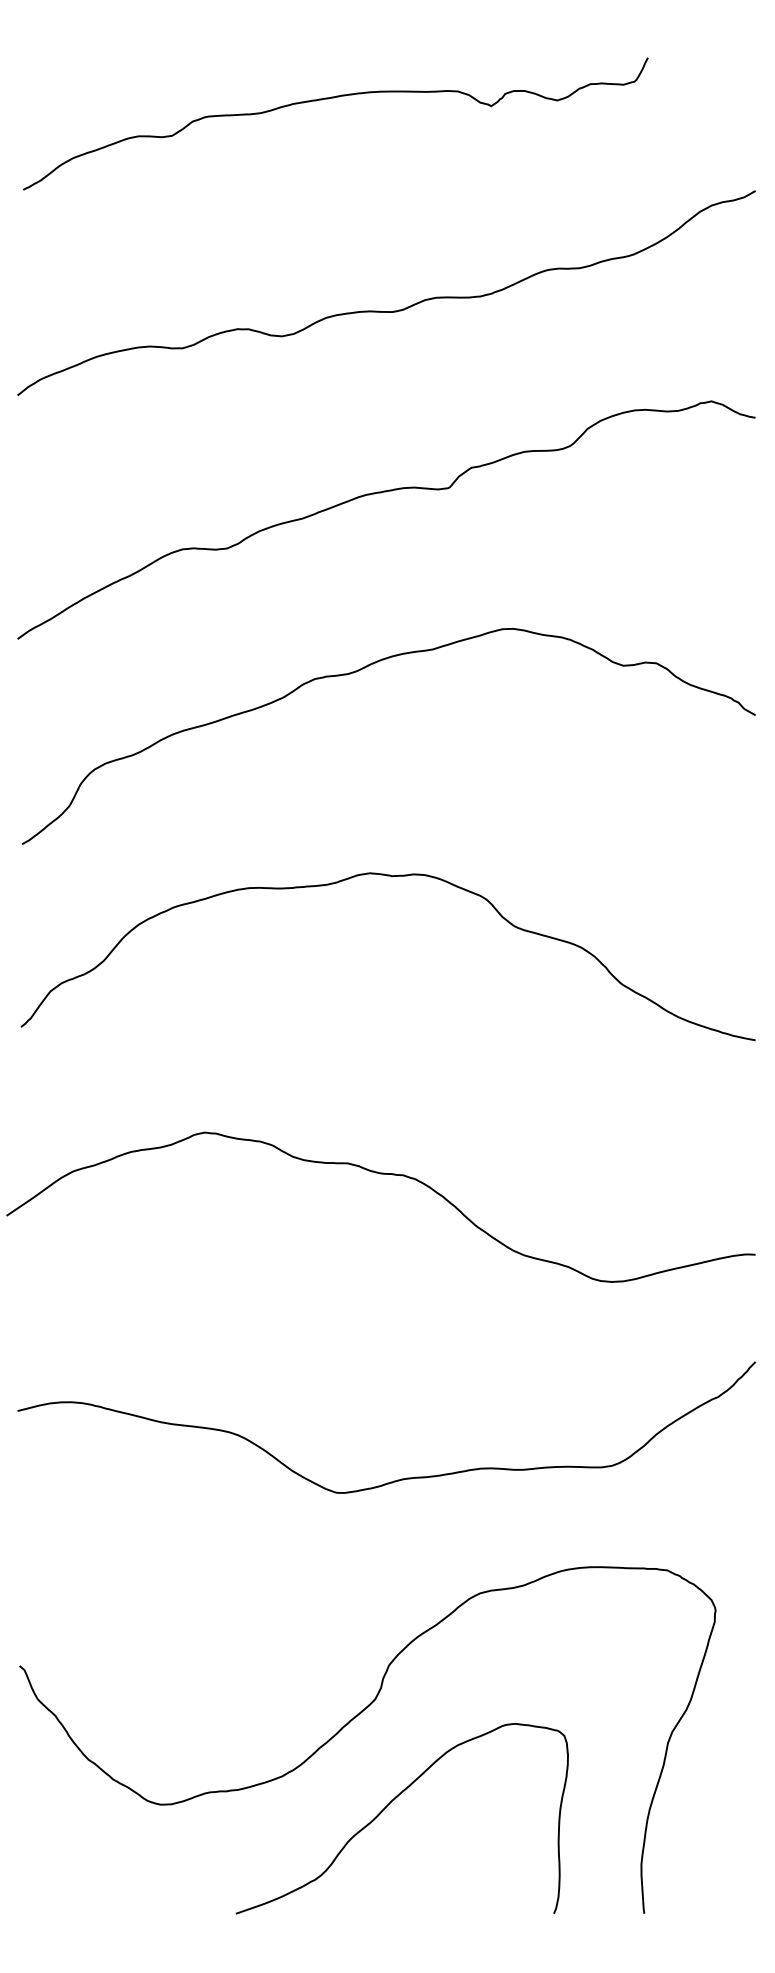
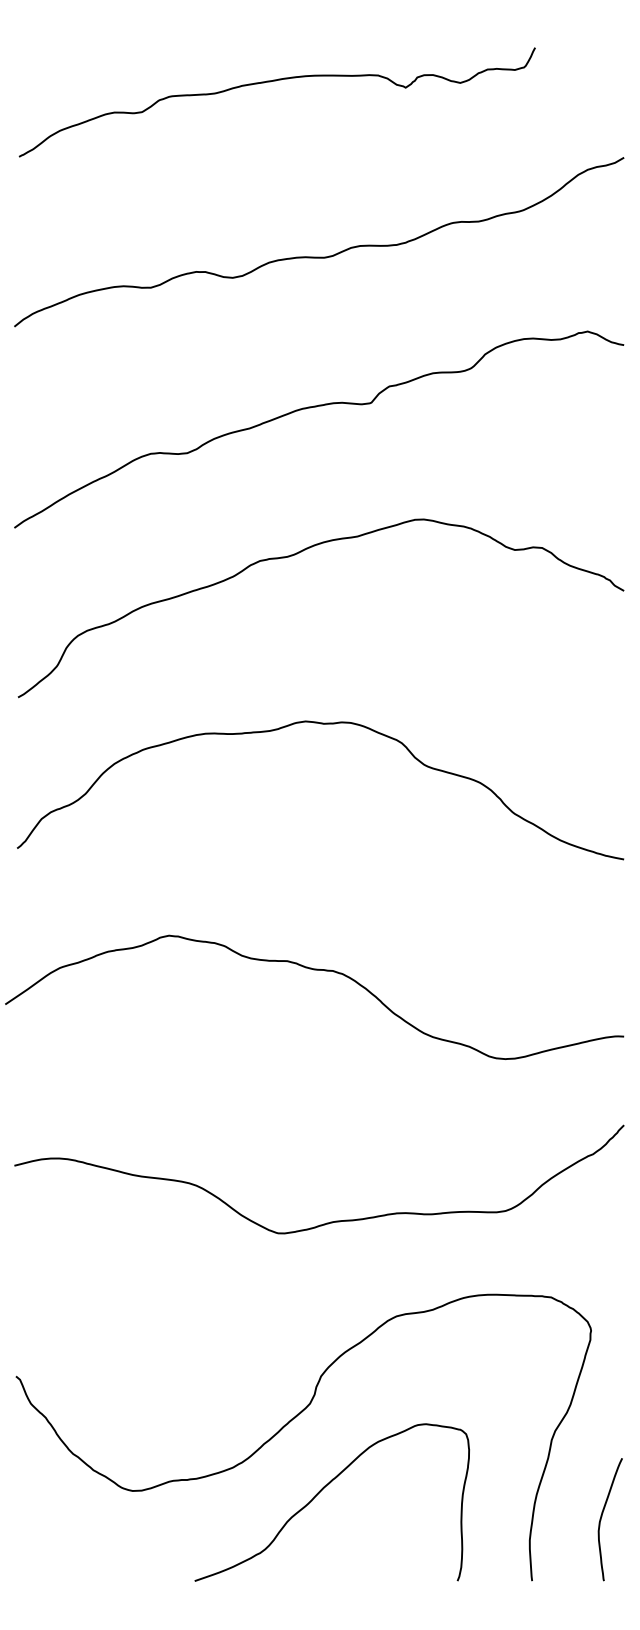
curve: (728, 1838) -> (601, 1518), added

